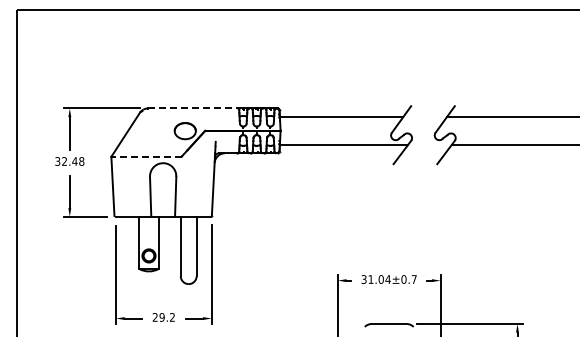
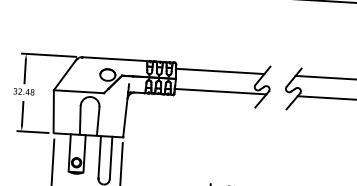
line: (192, 108) -> (113, 59), dashed -> solid
line: (145, 156) -> (78, 91), dashed -> solid

